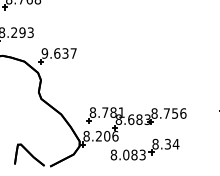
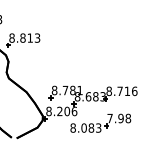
text: (58, 53) -> (24, 38), 9.637 -> 8.813
text: (175, 113) -> (127, 91), 8.756 -> 8.716
text: (165, 143) -> (118, 117), 8.34 -> 7.98

